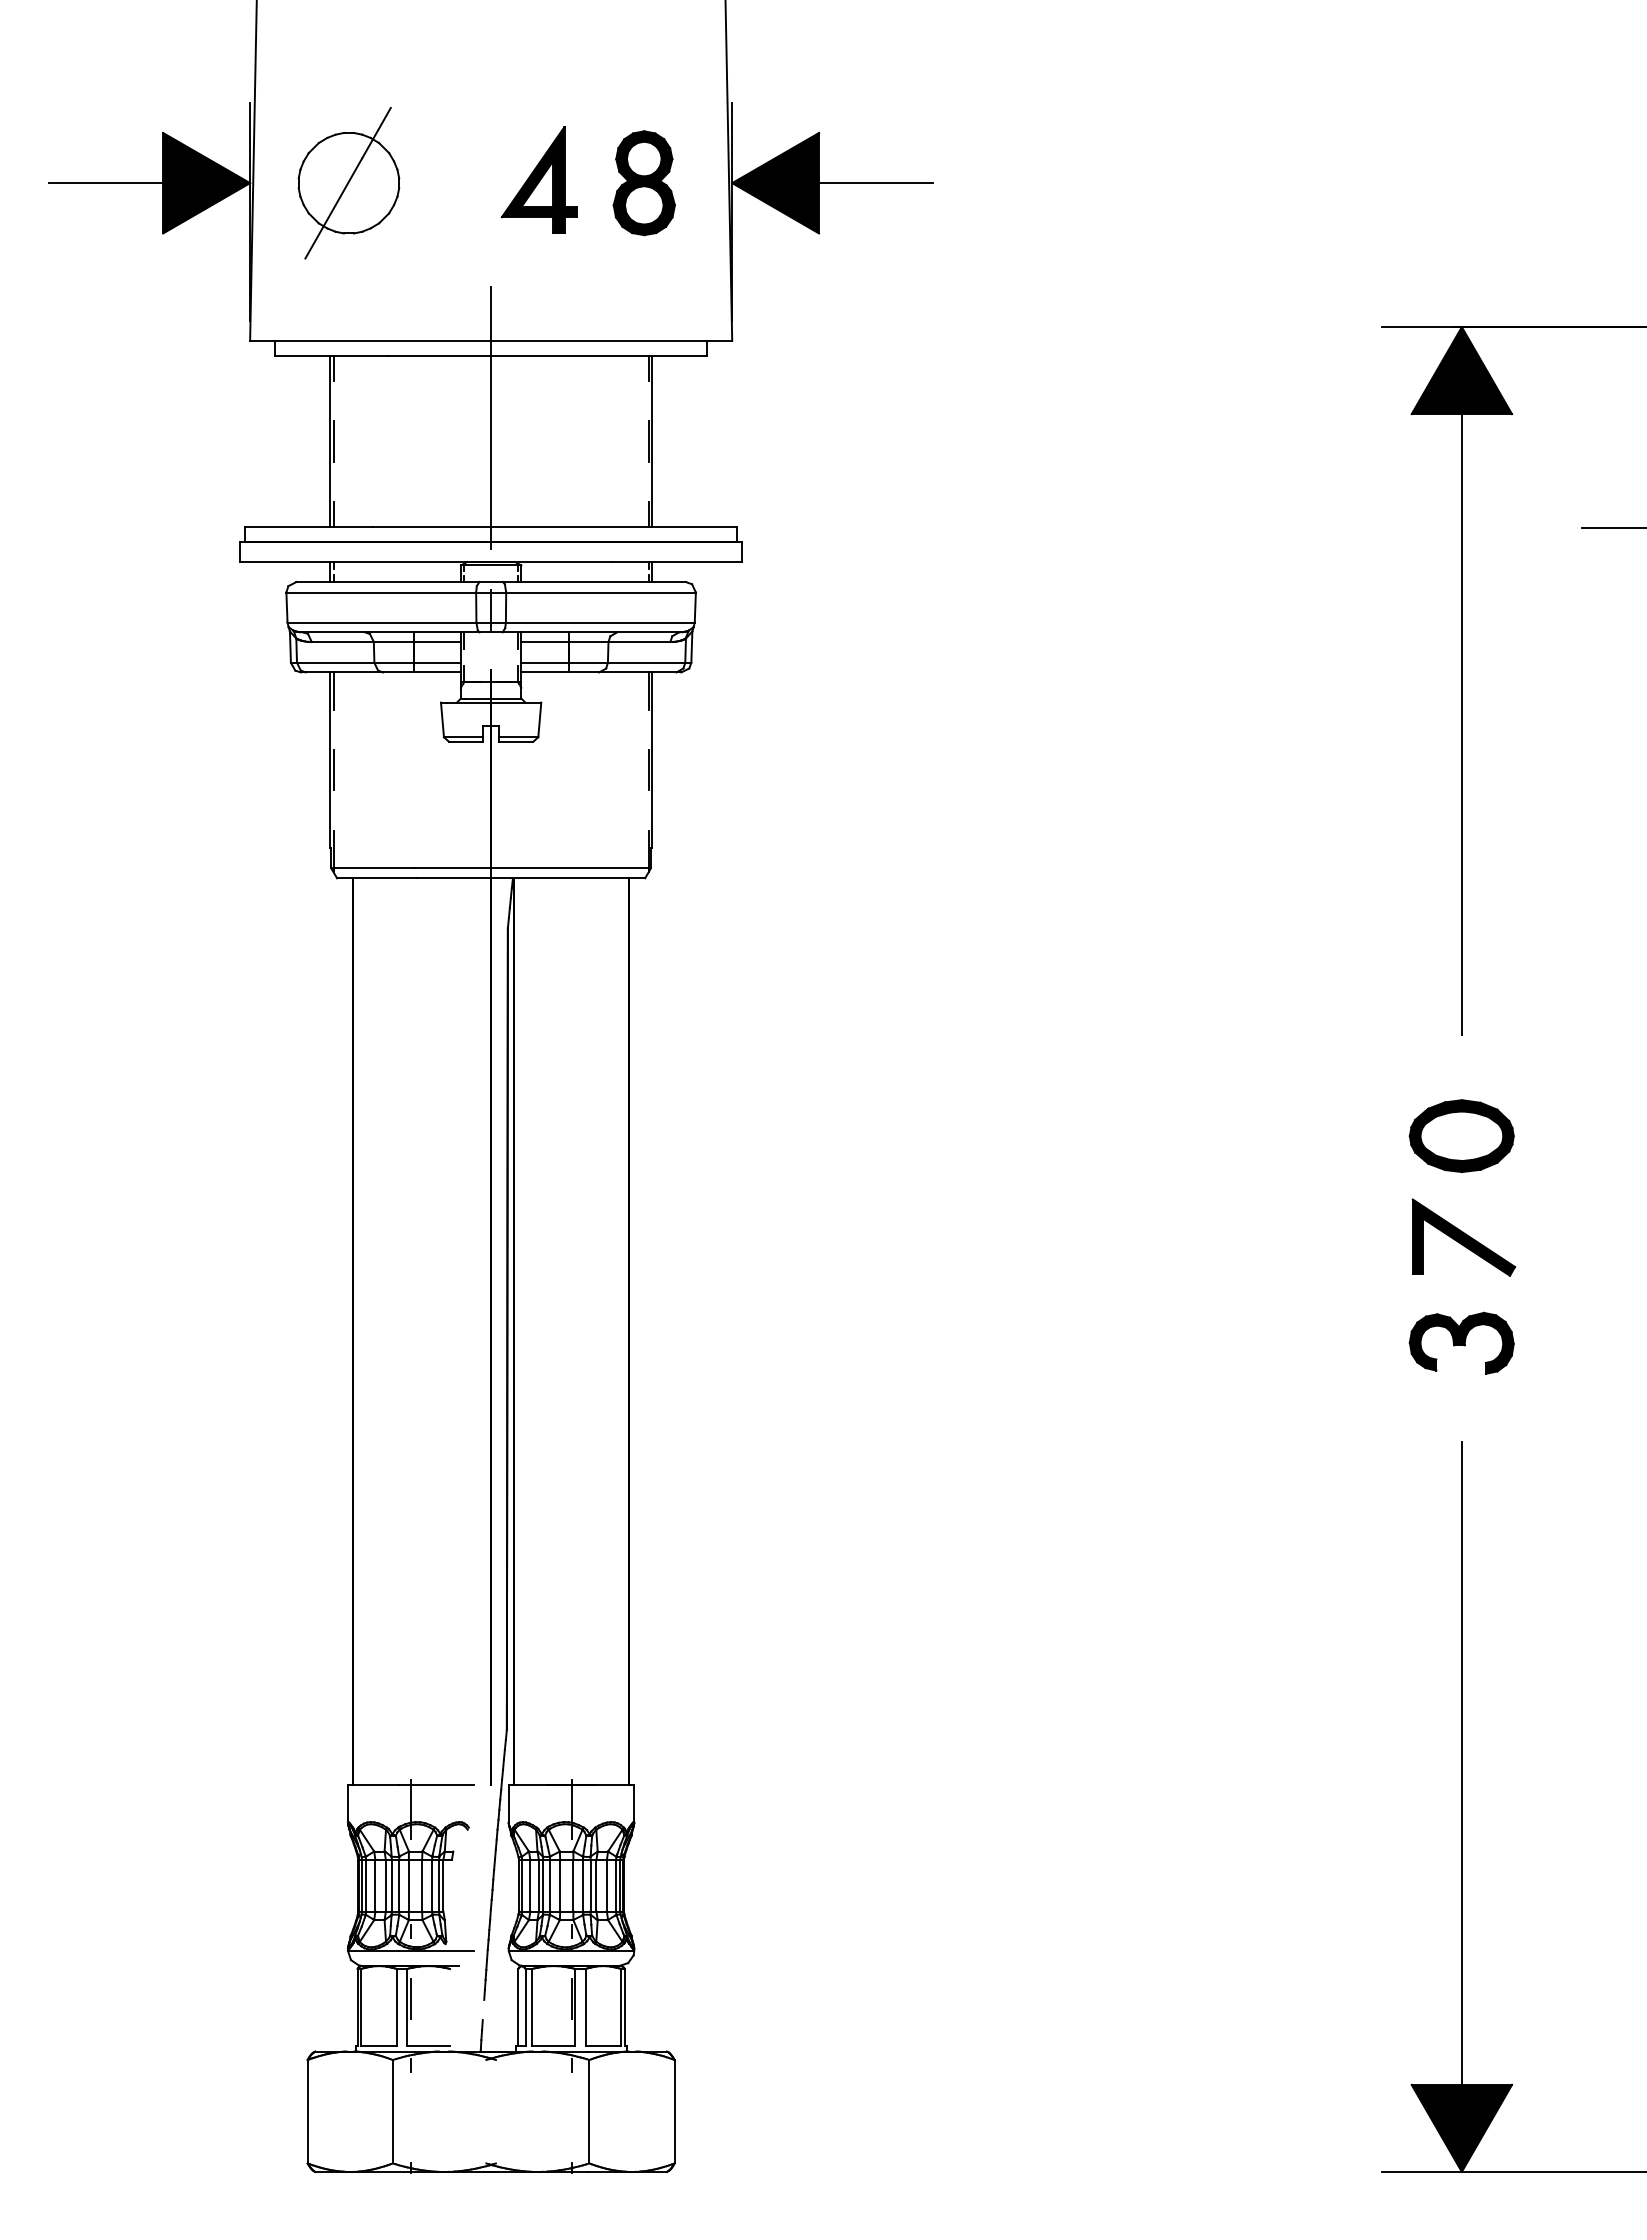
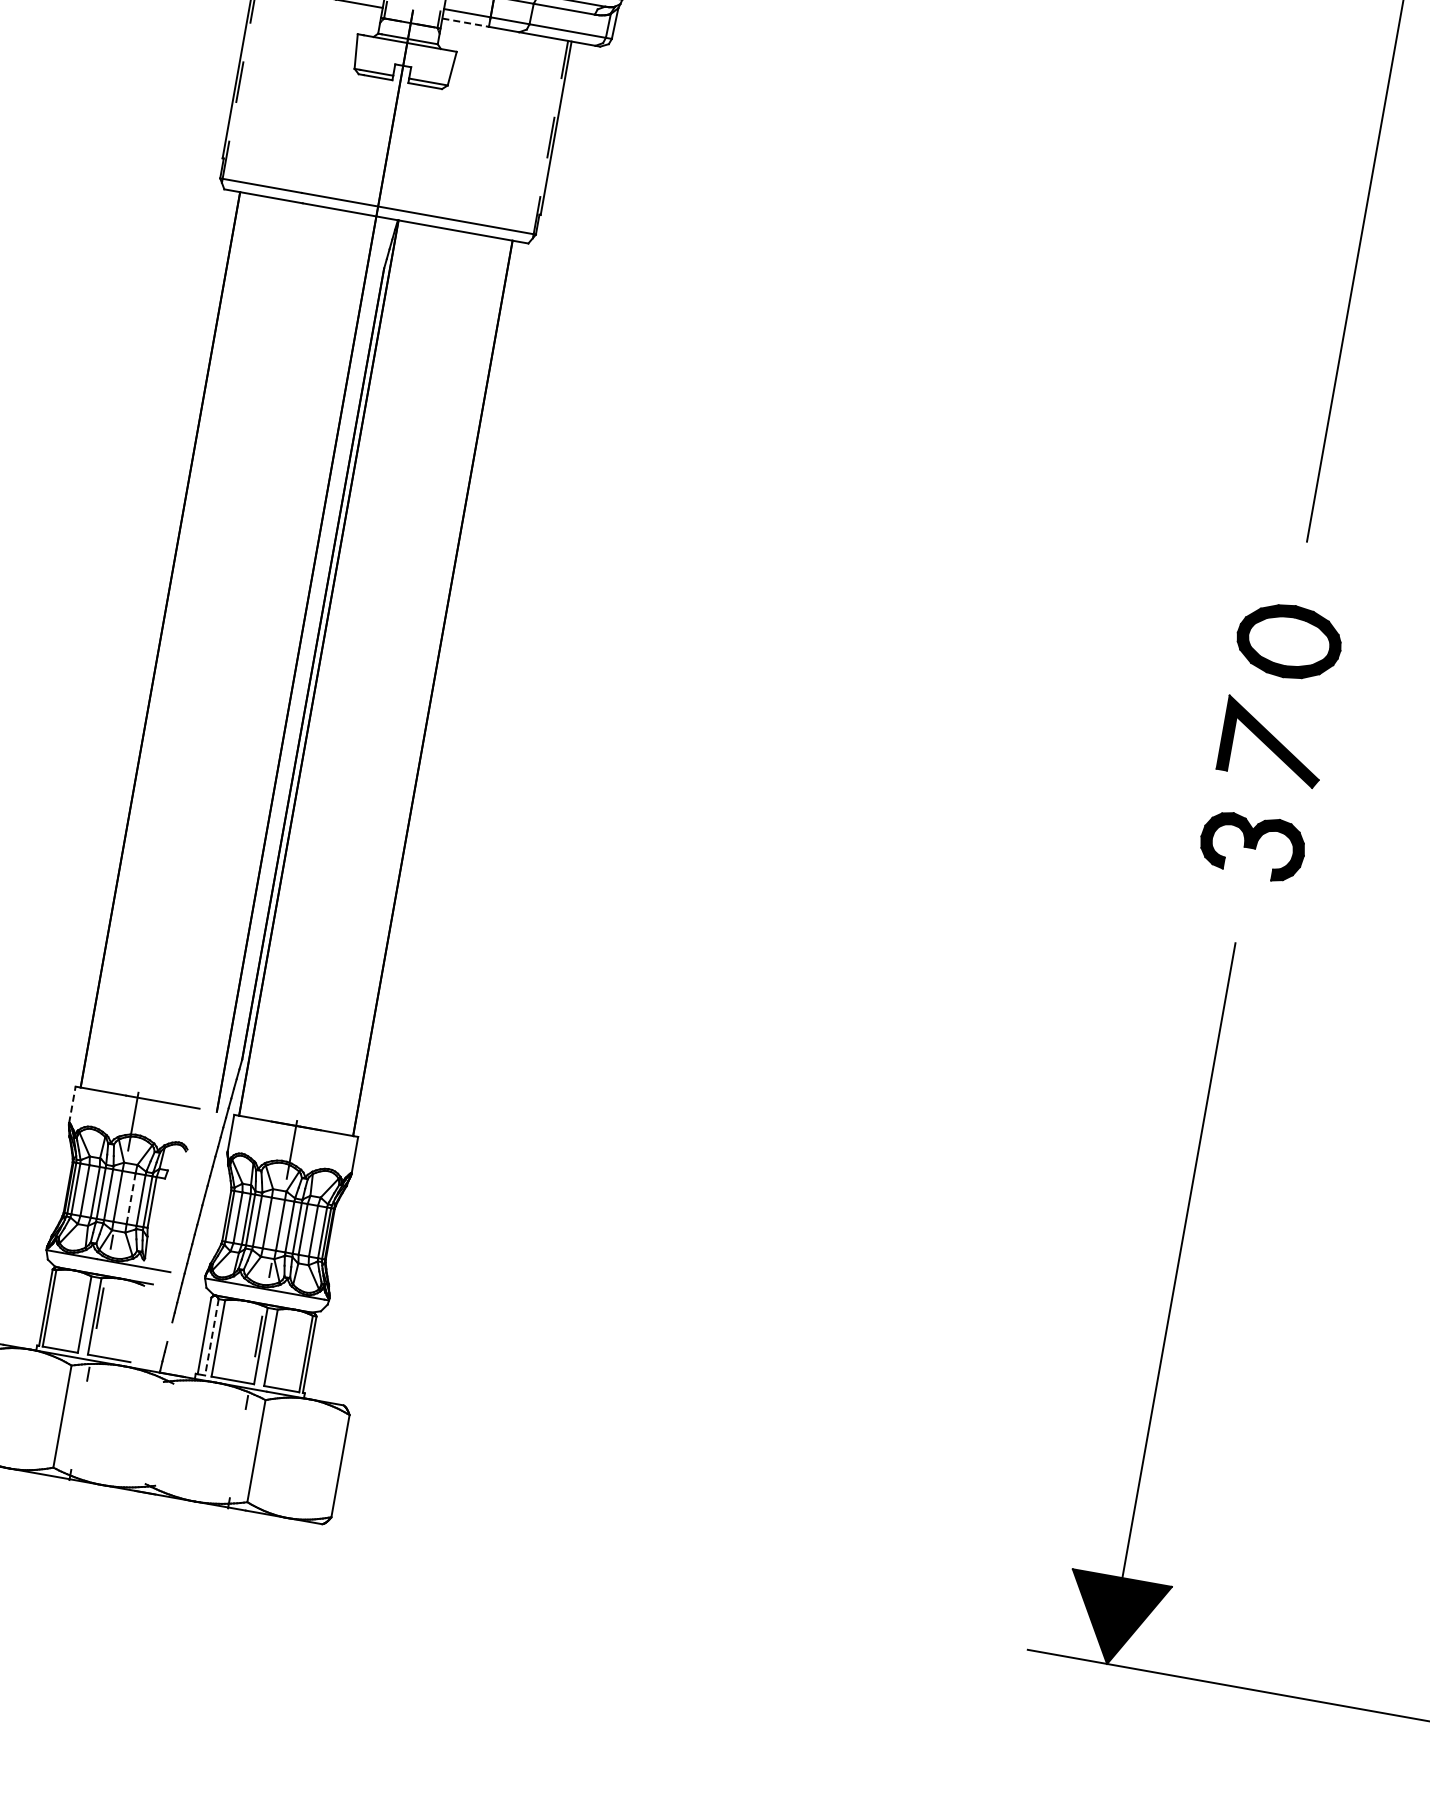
line: (544, 672) -> (465, 22), solid -> dashed
line: (348, 1804) -> (72, 1105), solid -> dashed
line: (422, 1885) -> (131, 1198), solid -> dashed
line: (525, 2007) -> (211, 1337), solid -> dashed

